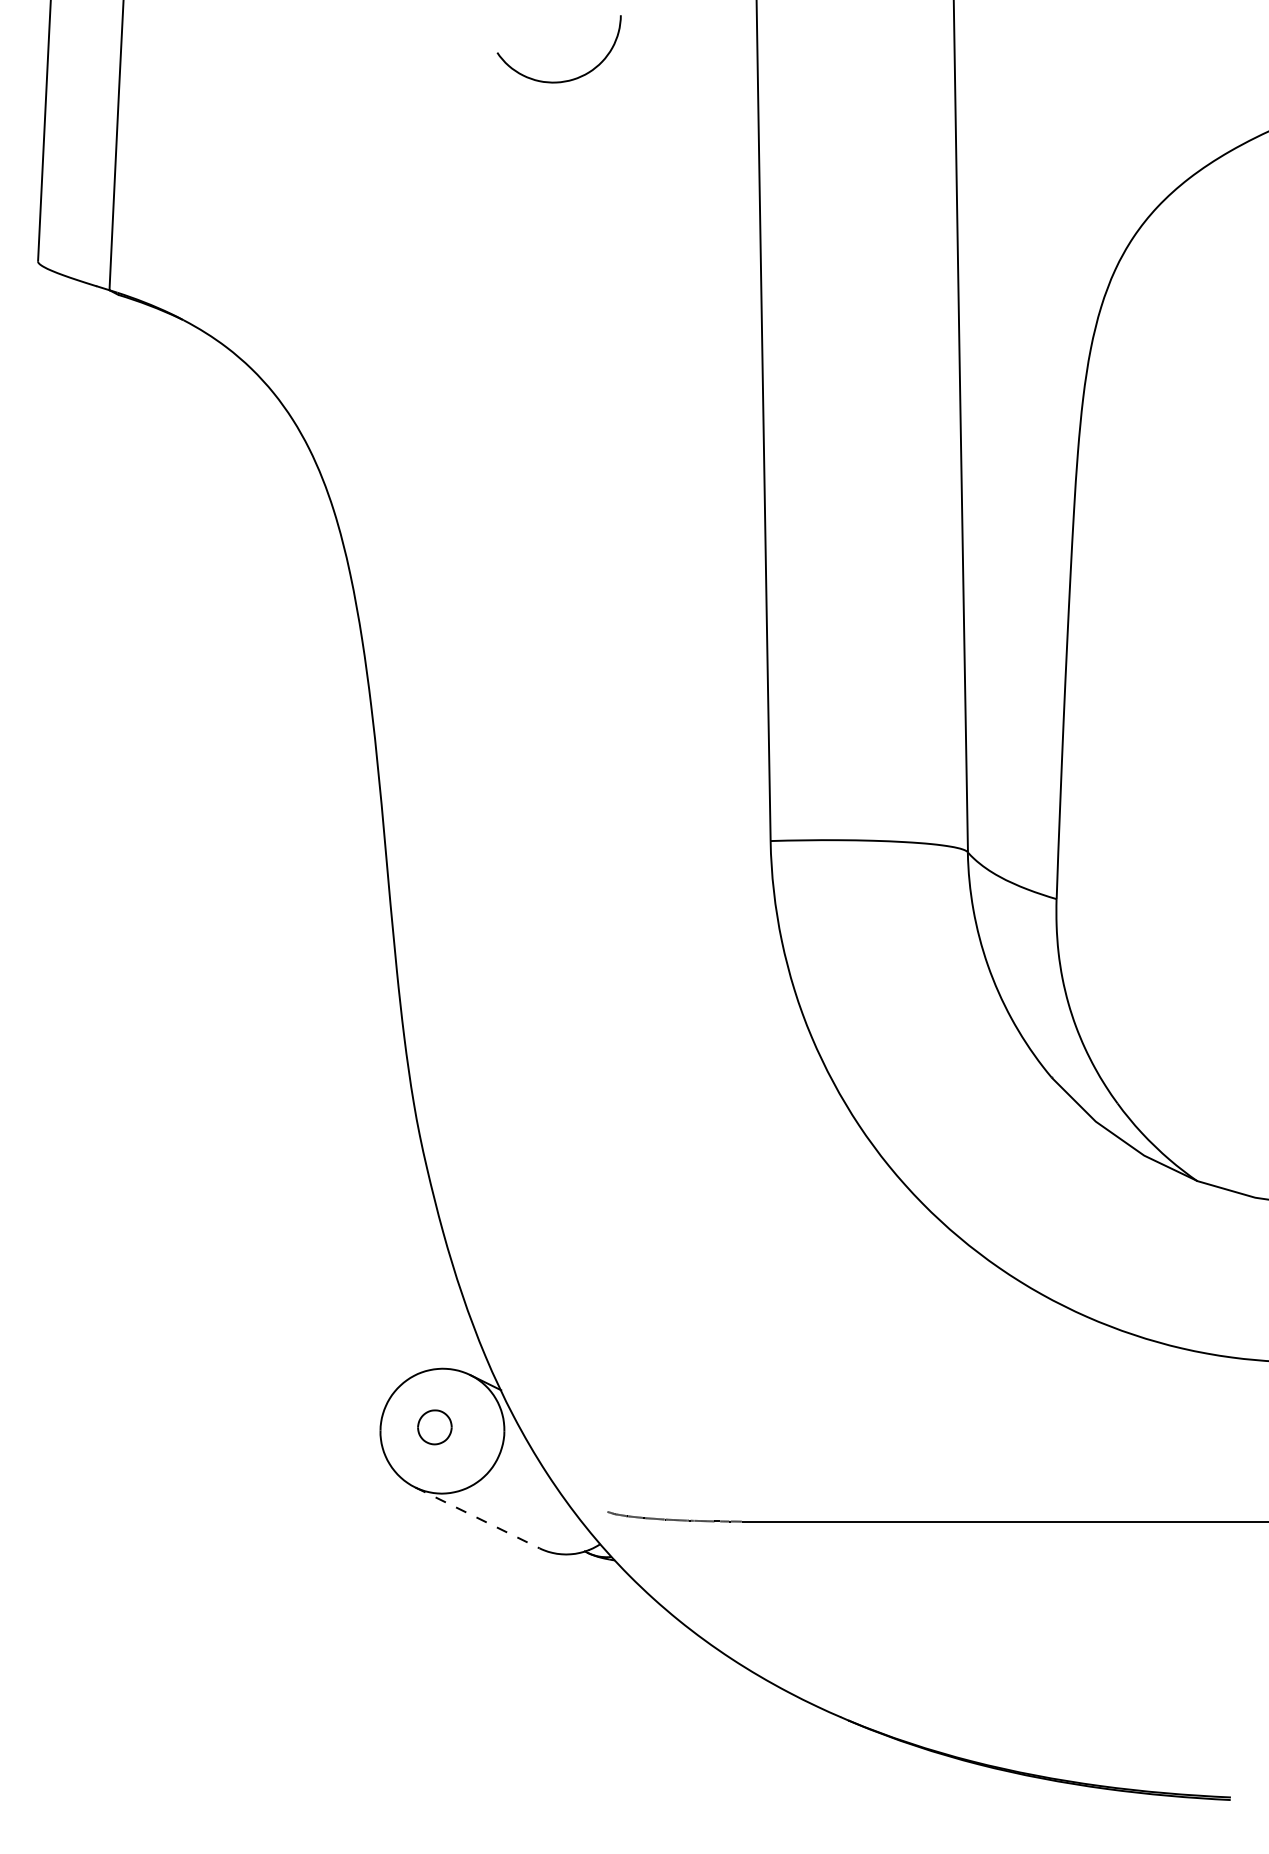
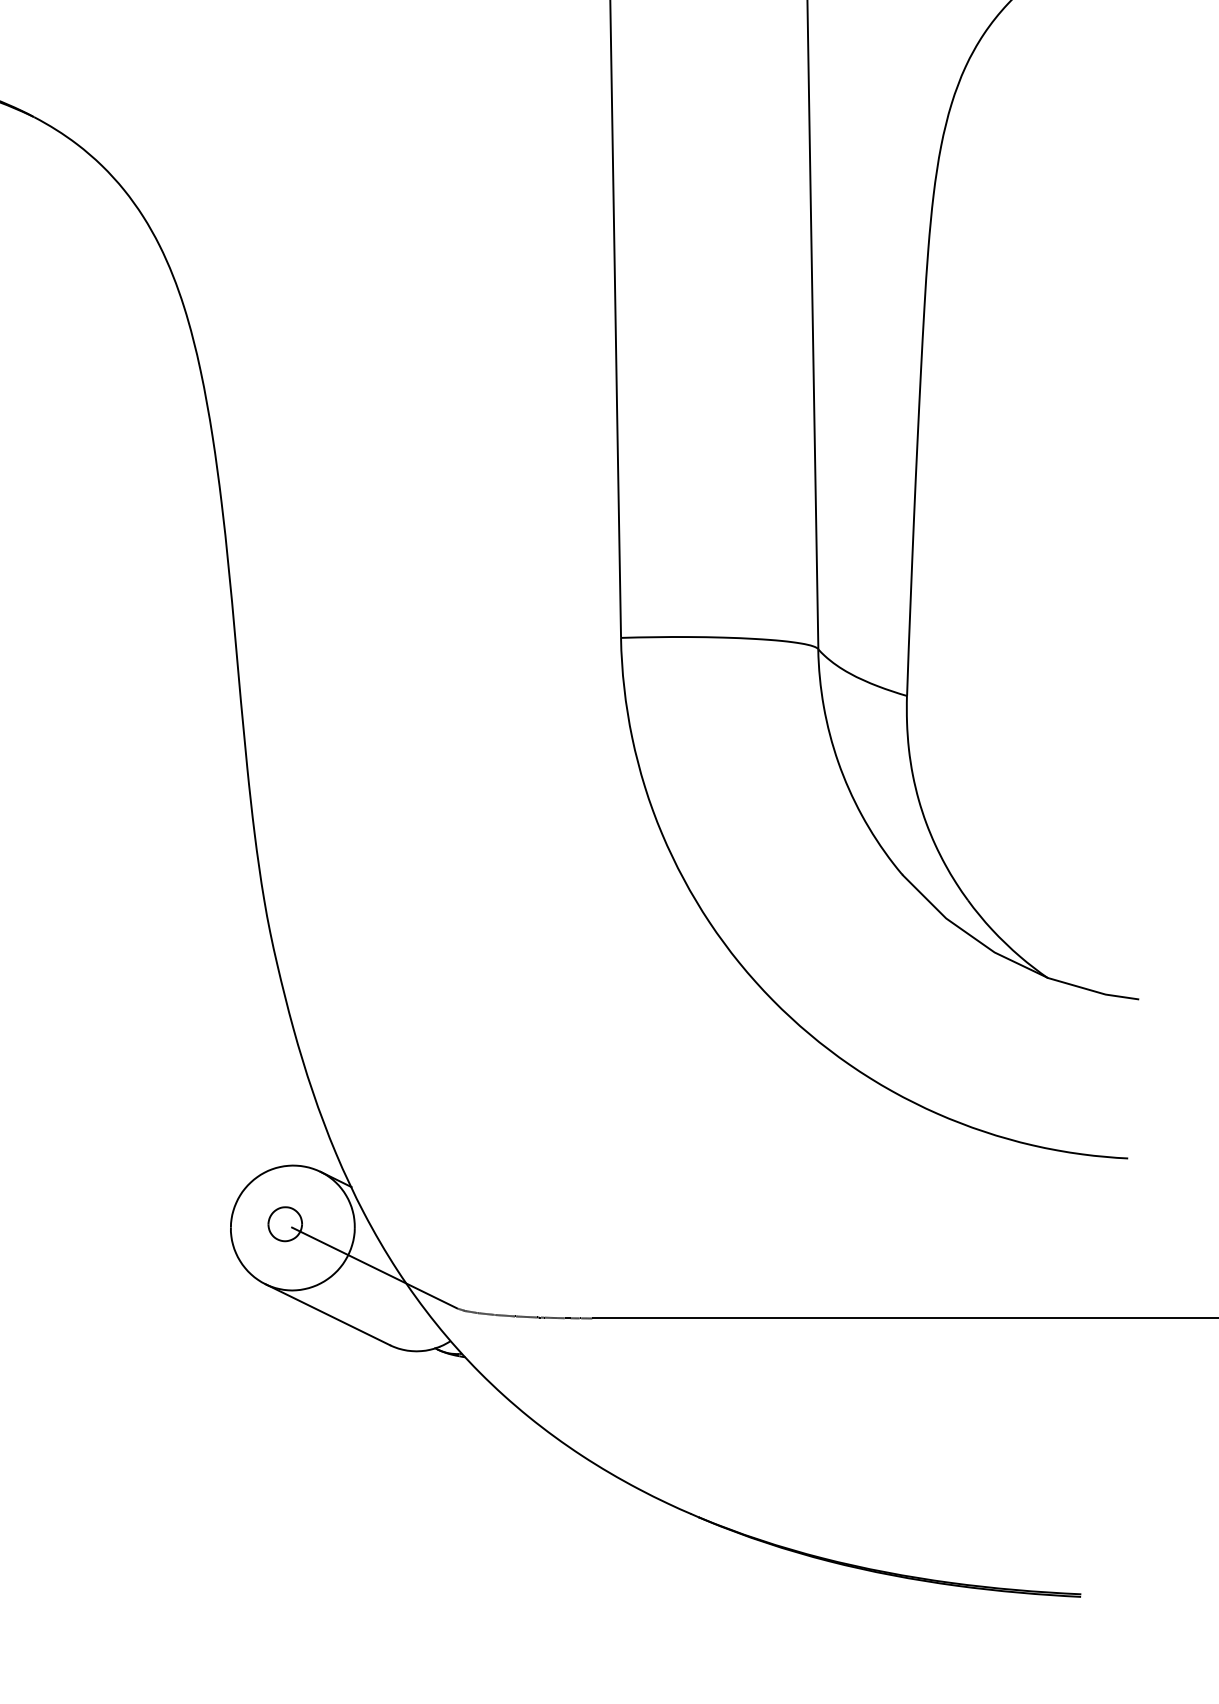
line: (523, 1470) -> (373, 1267), added
line: (477, 1518) -> (327, 1315), dashed -> solid

